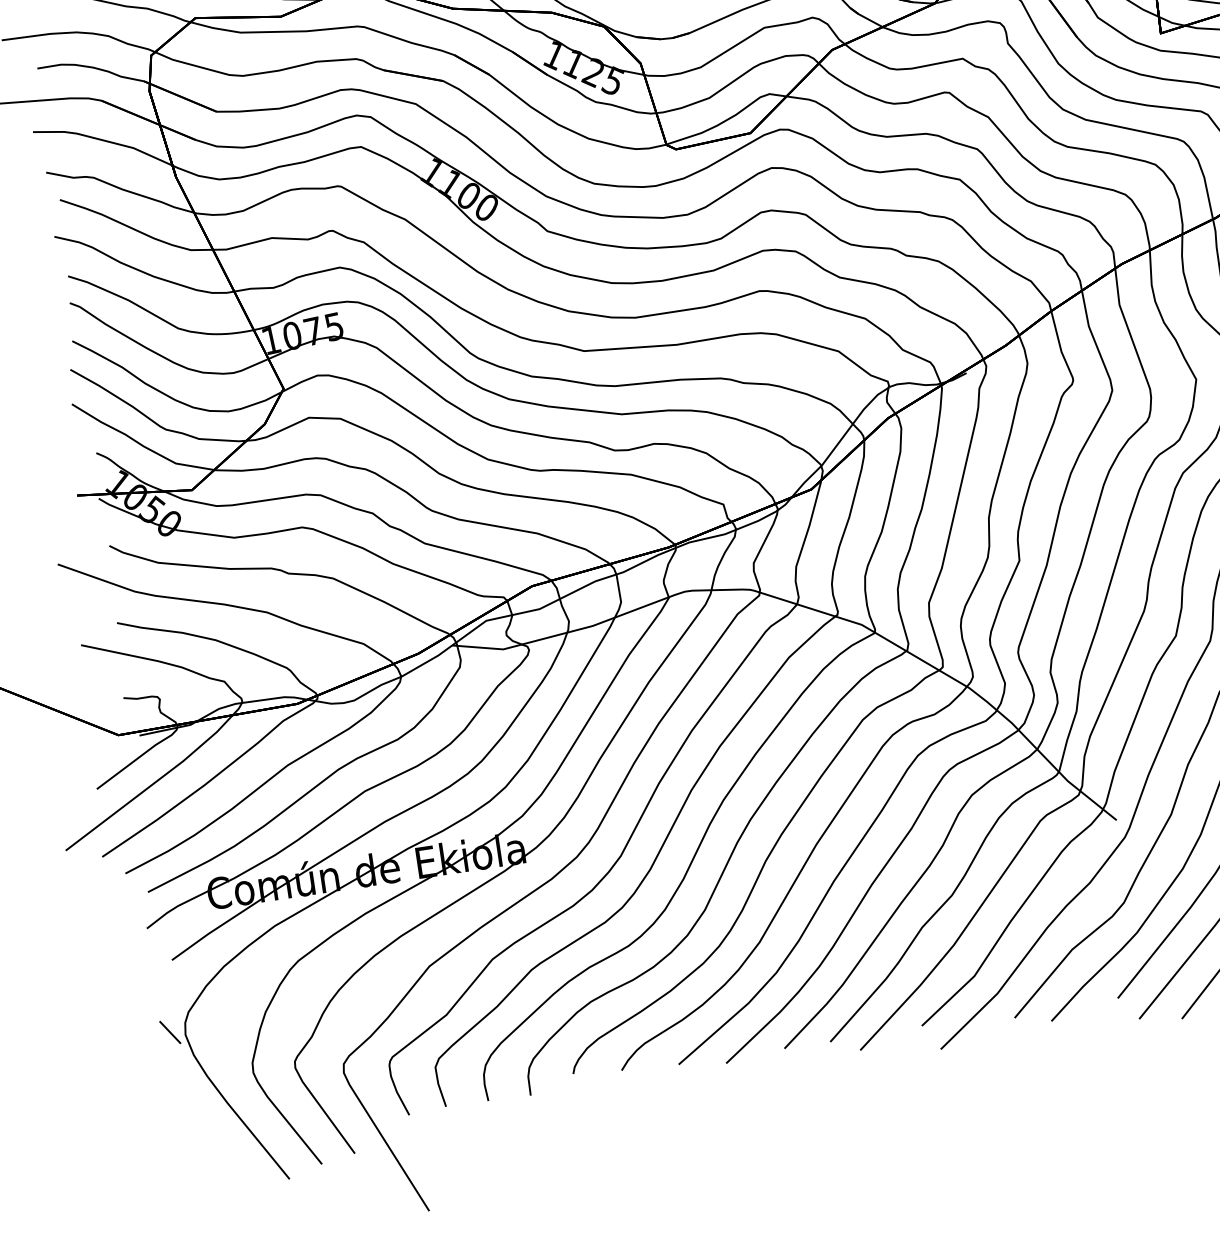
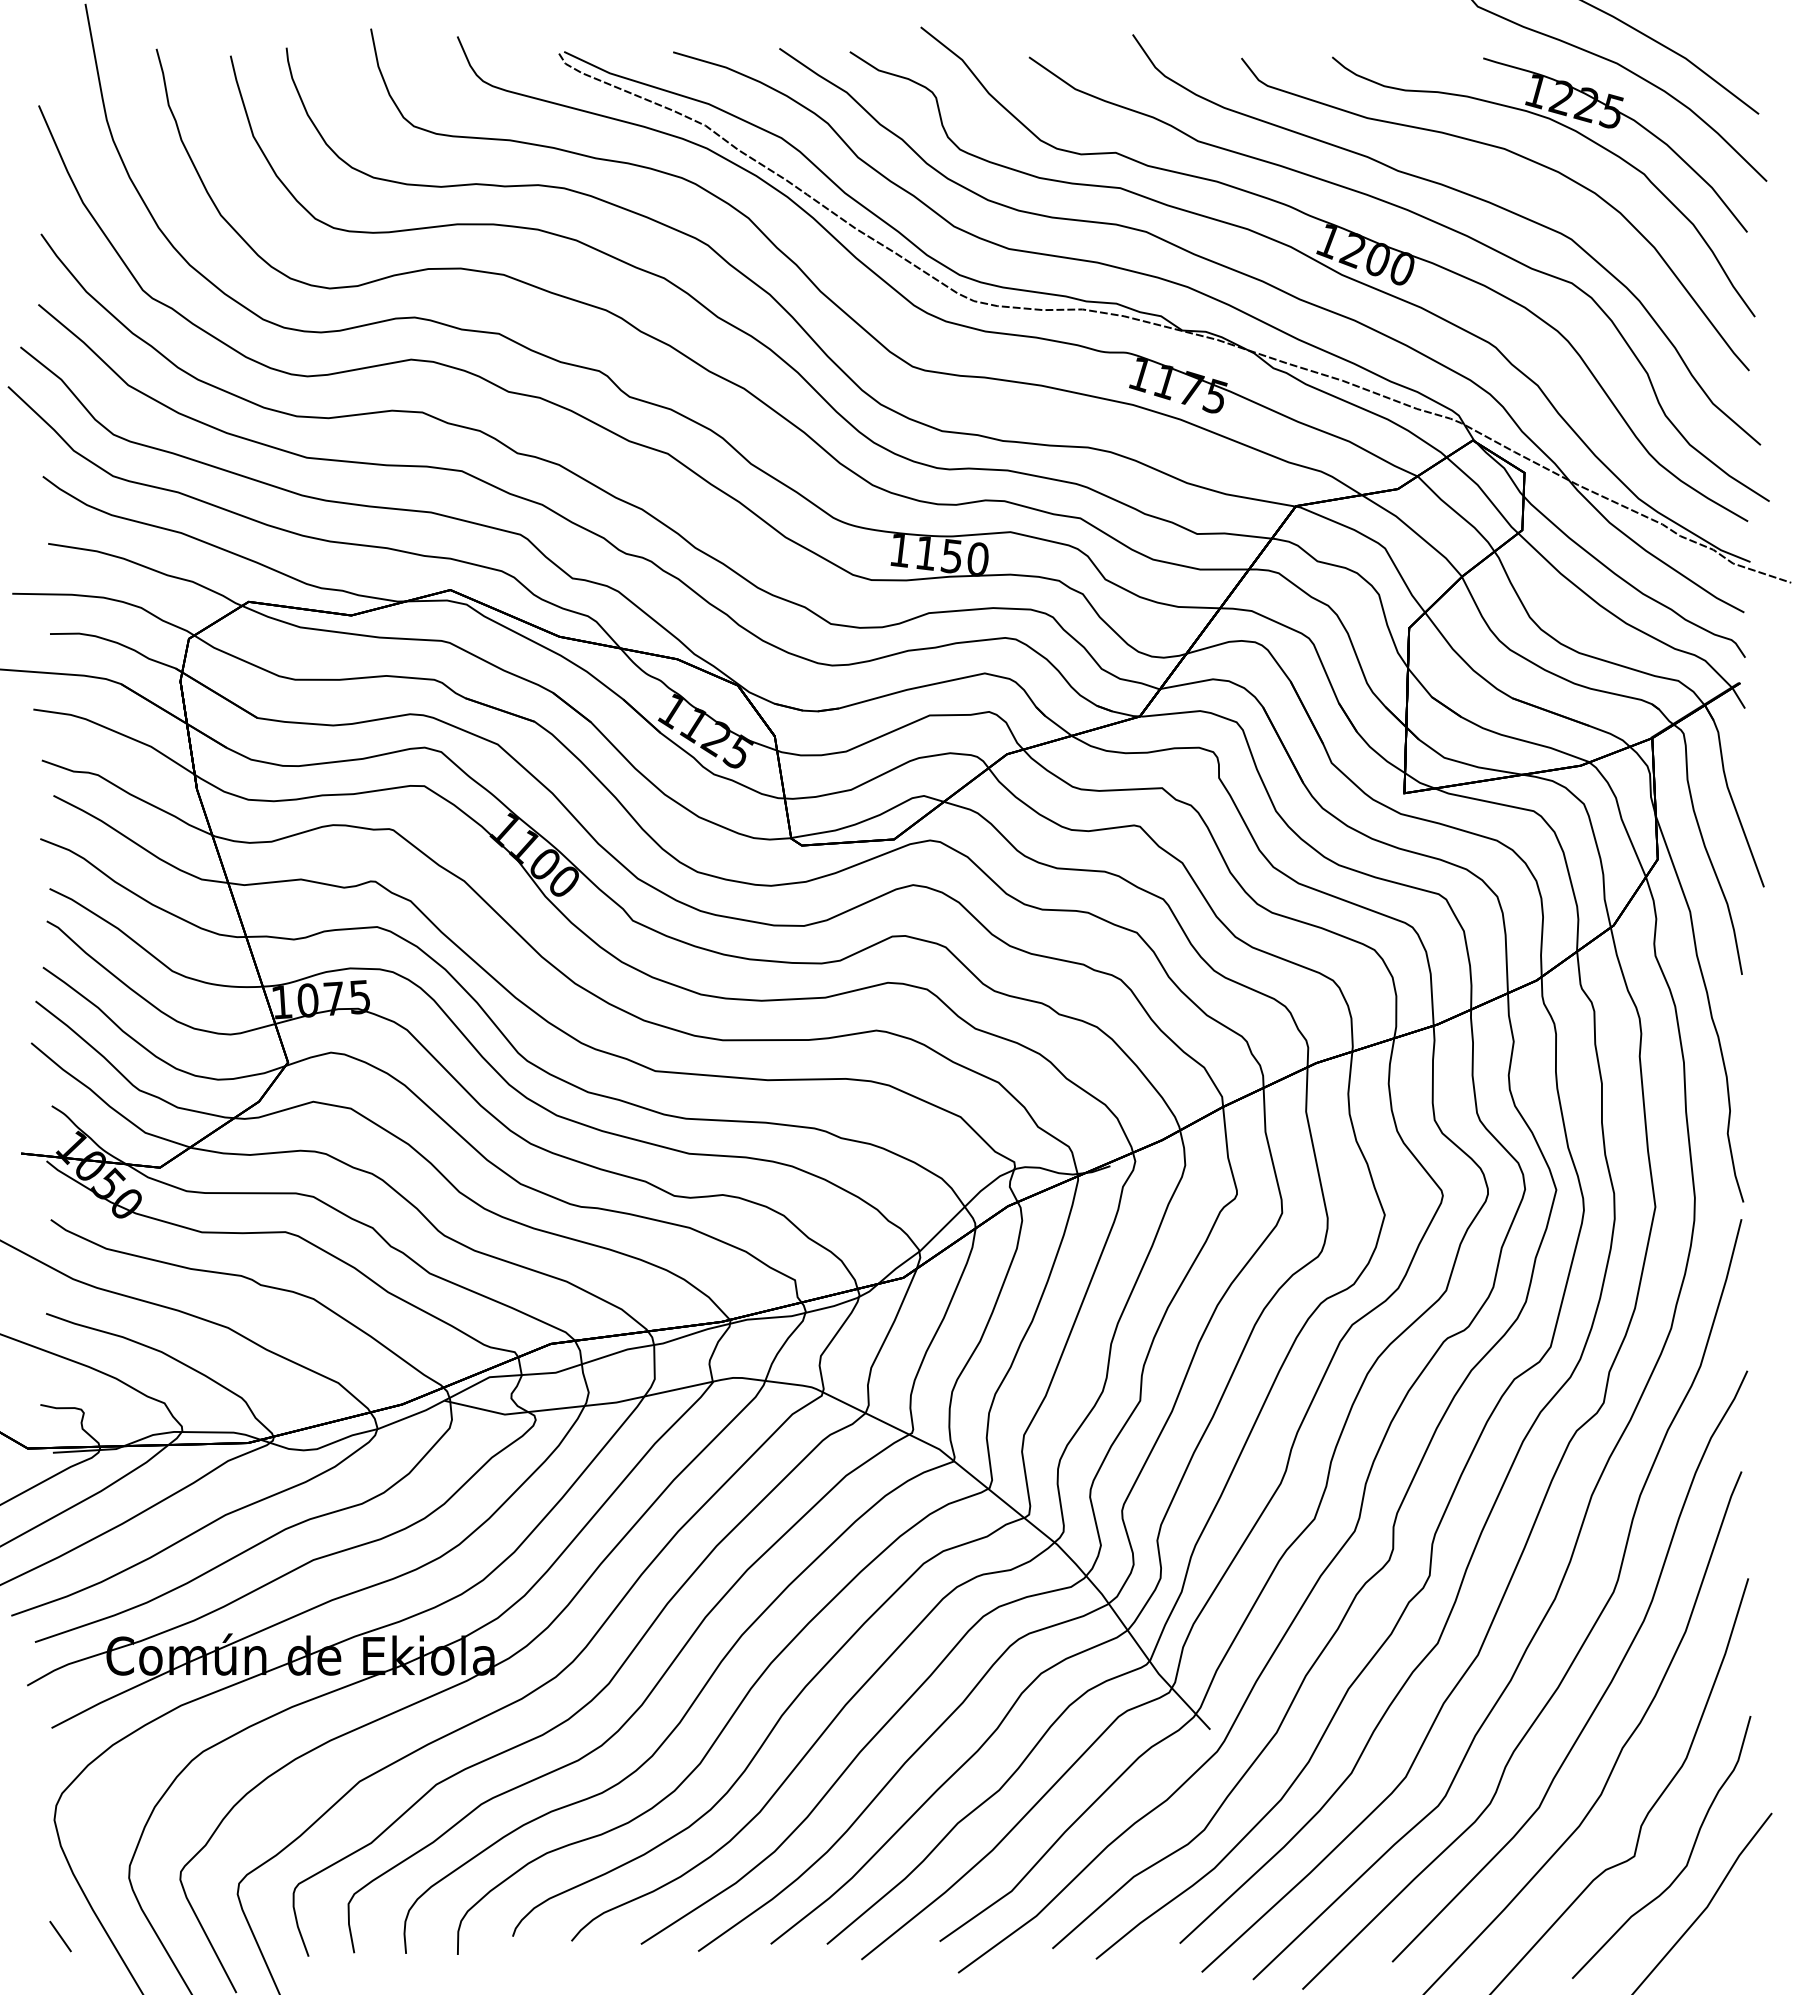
line: (170, 1032) -> (60, 1936), moved

